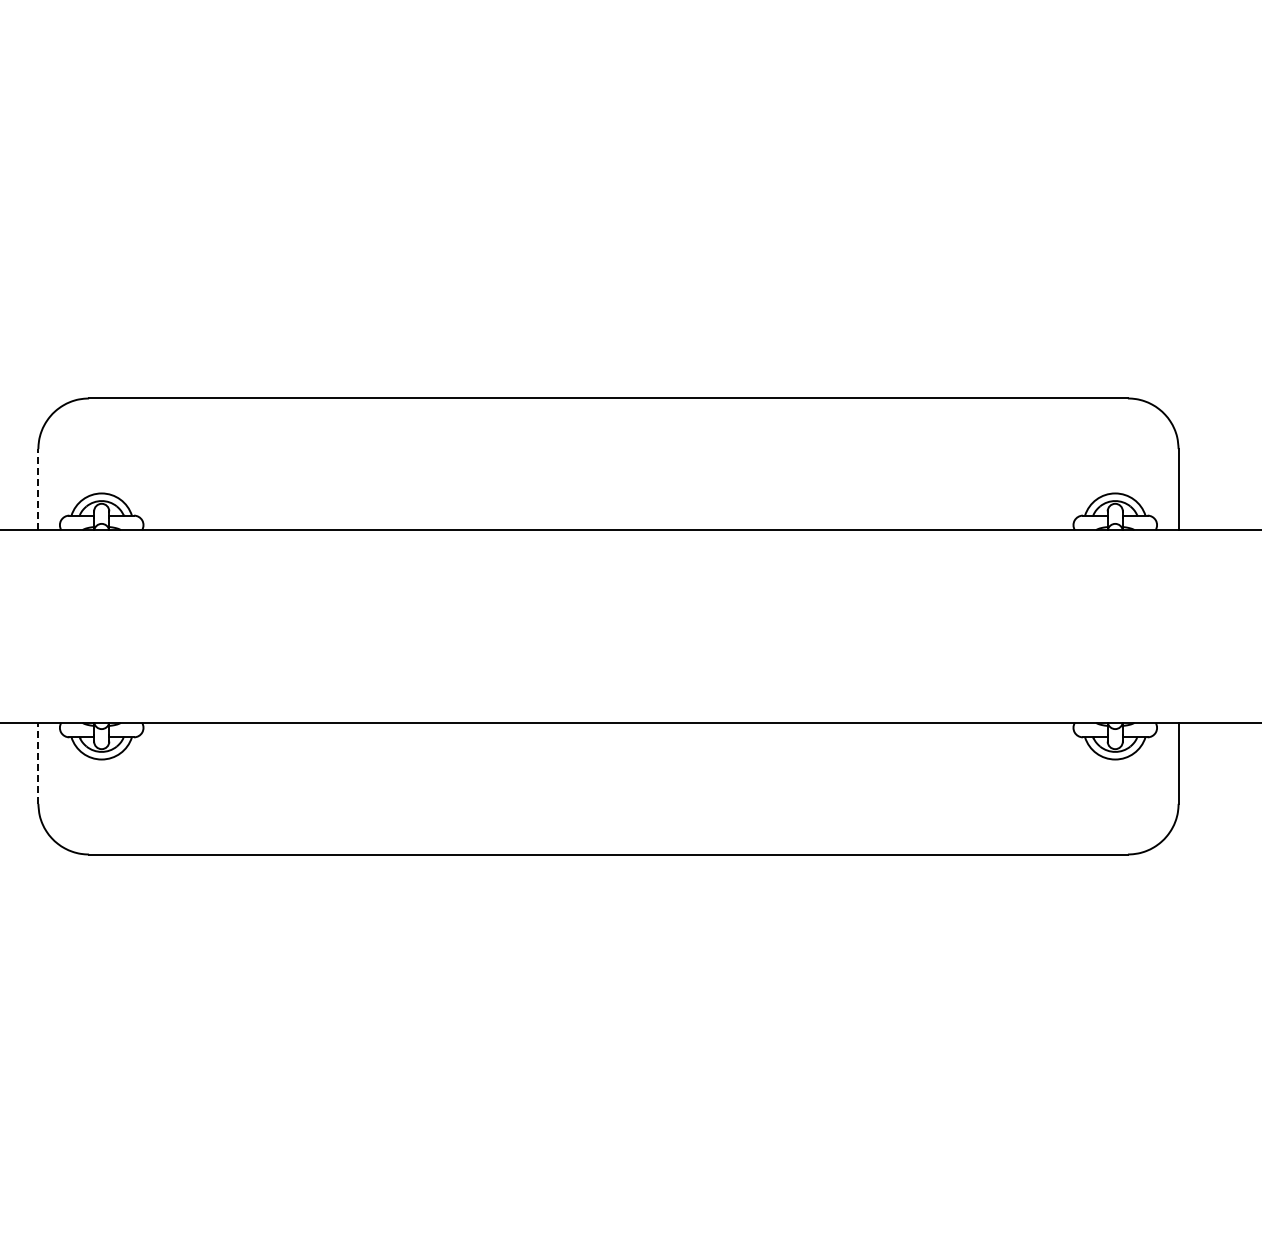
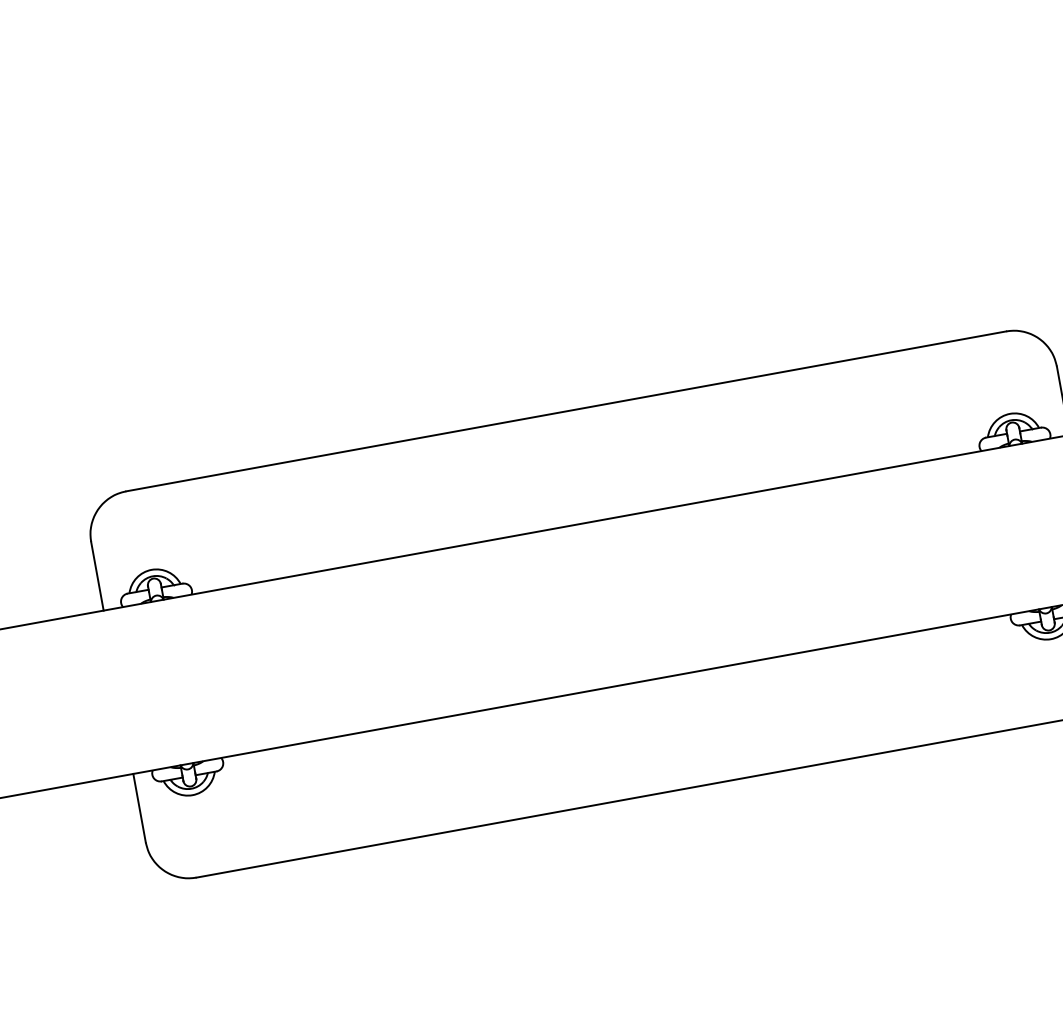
line: (38, 489) -> (97, 576), dashed -> solid
line: (38, 762) -> (139, 807), dashed -> solid

